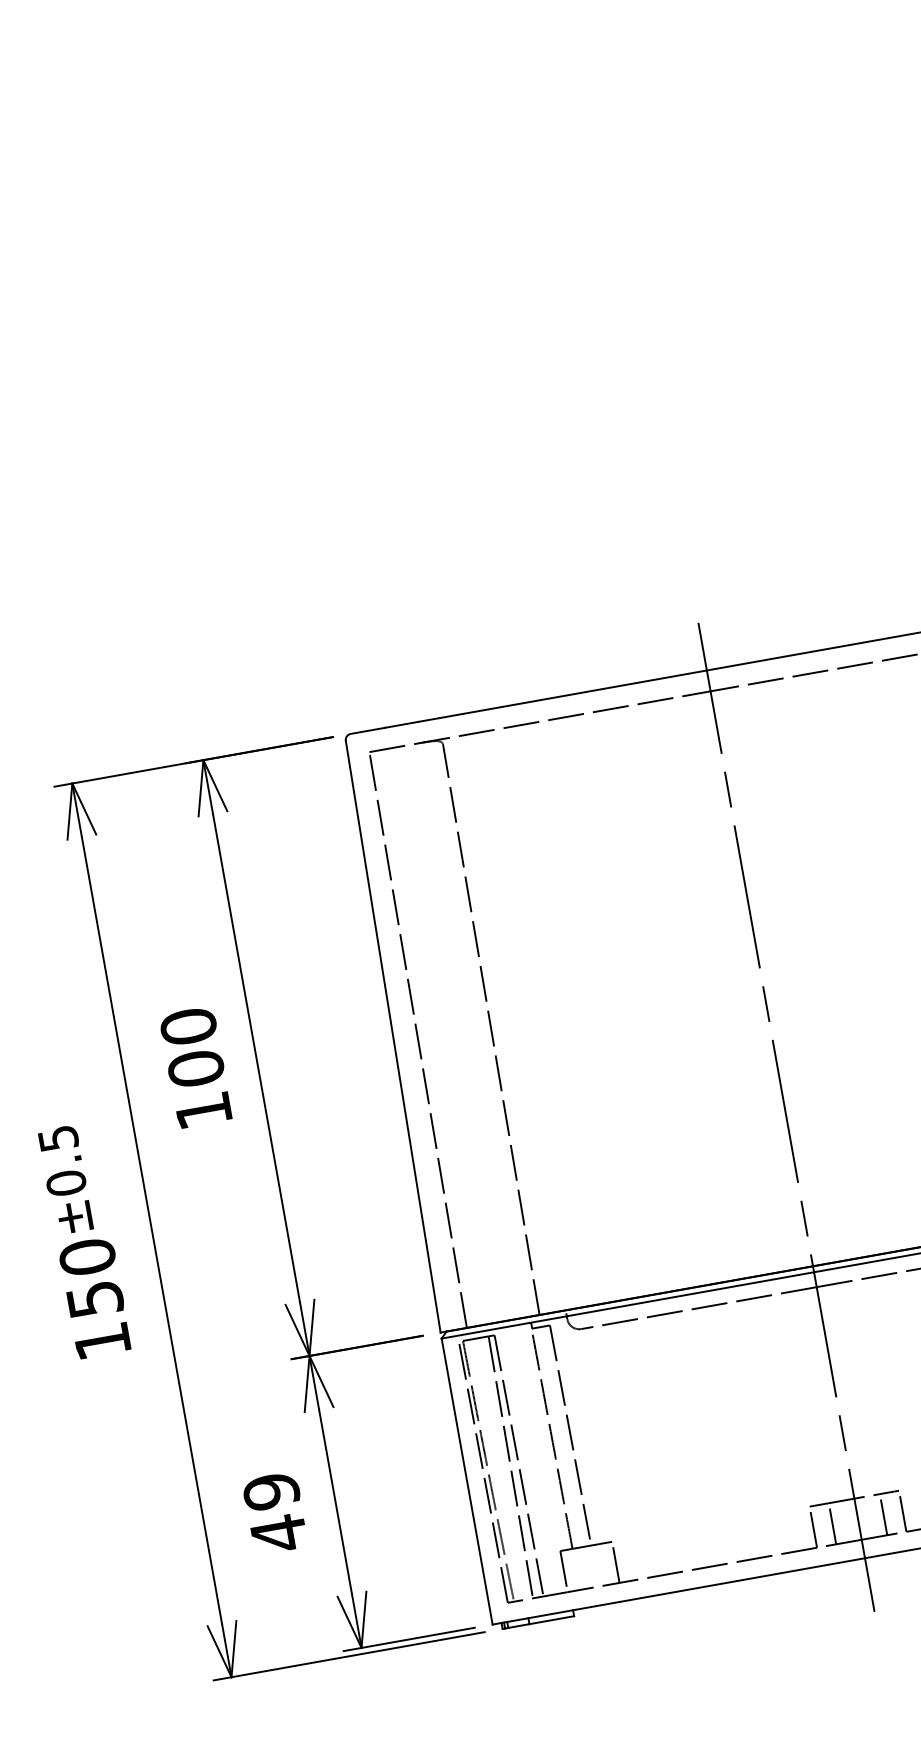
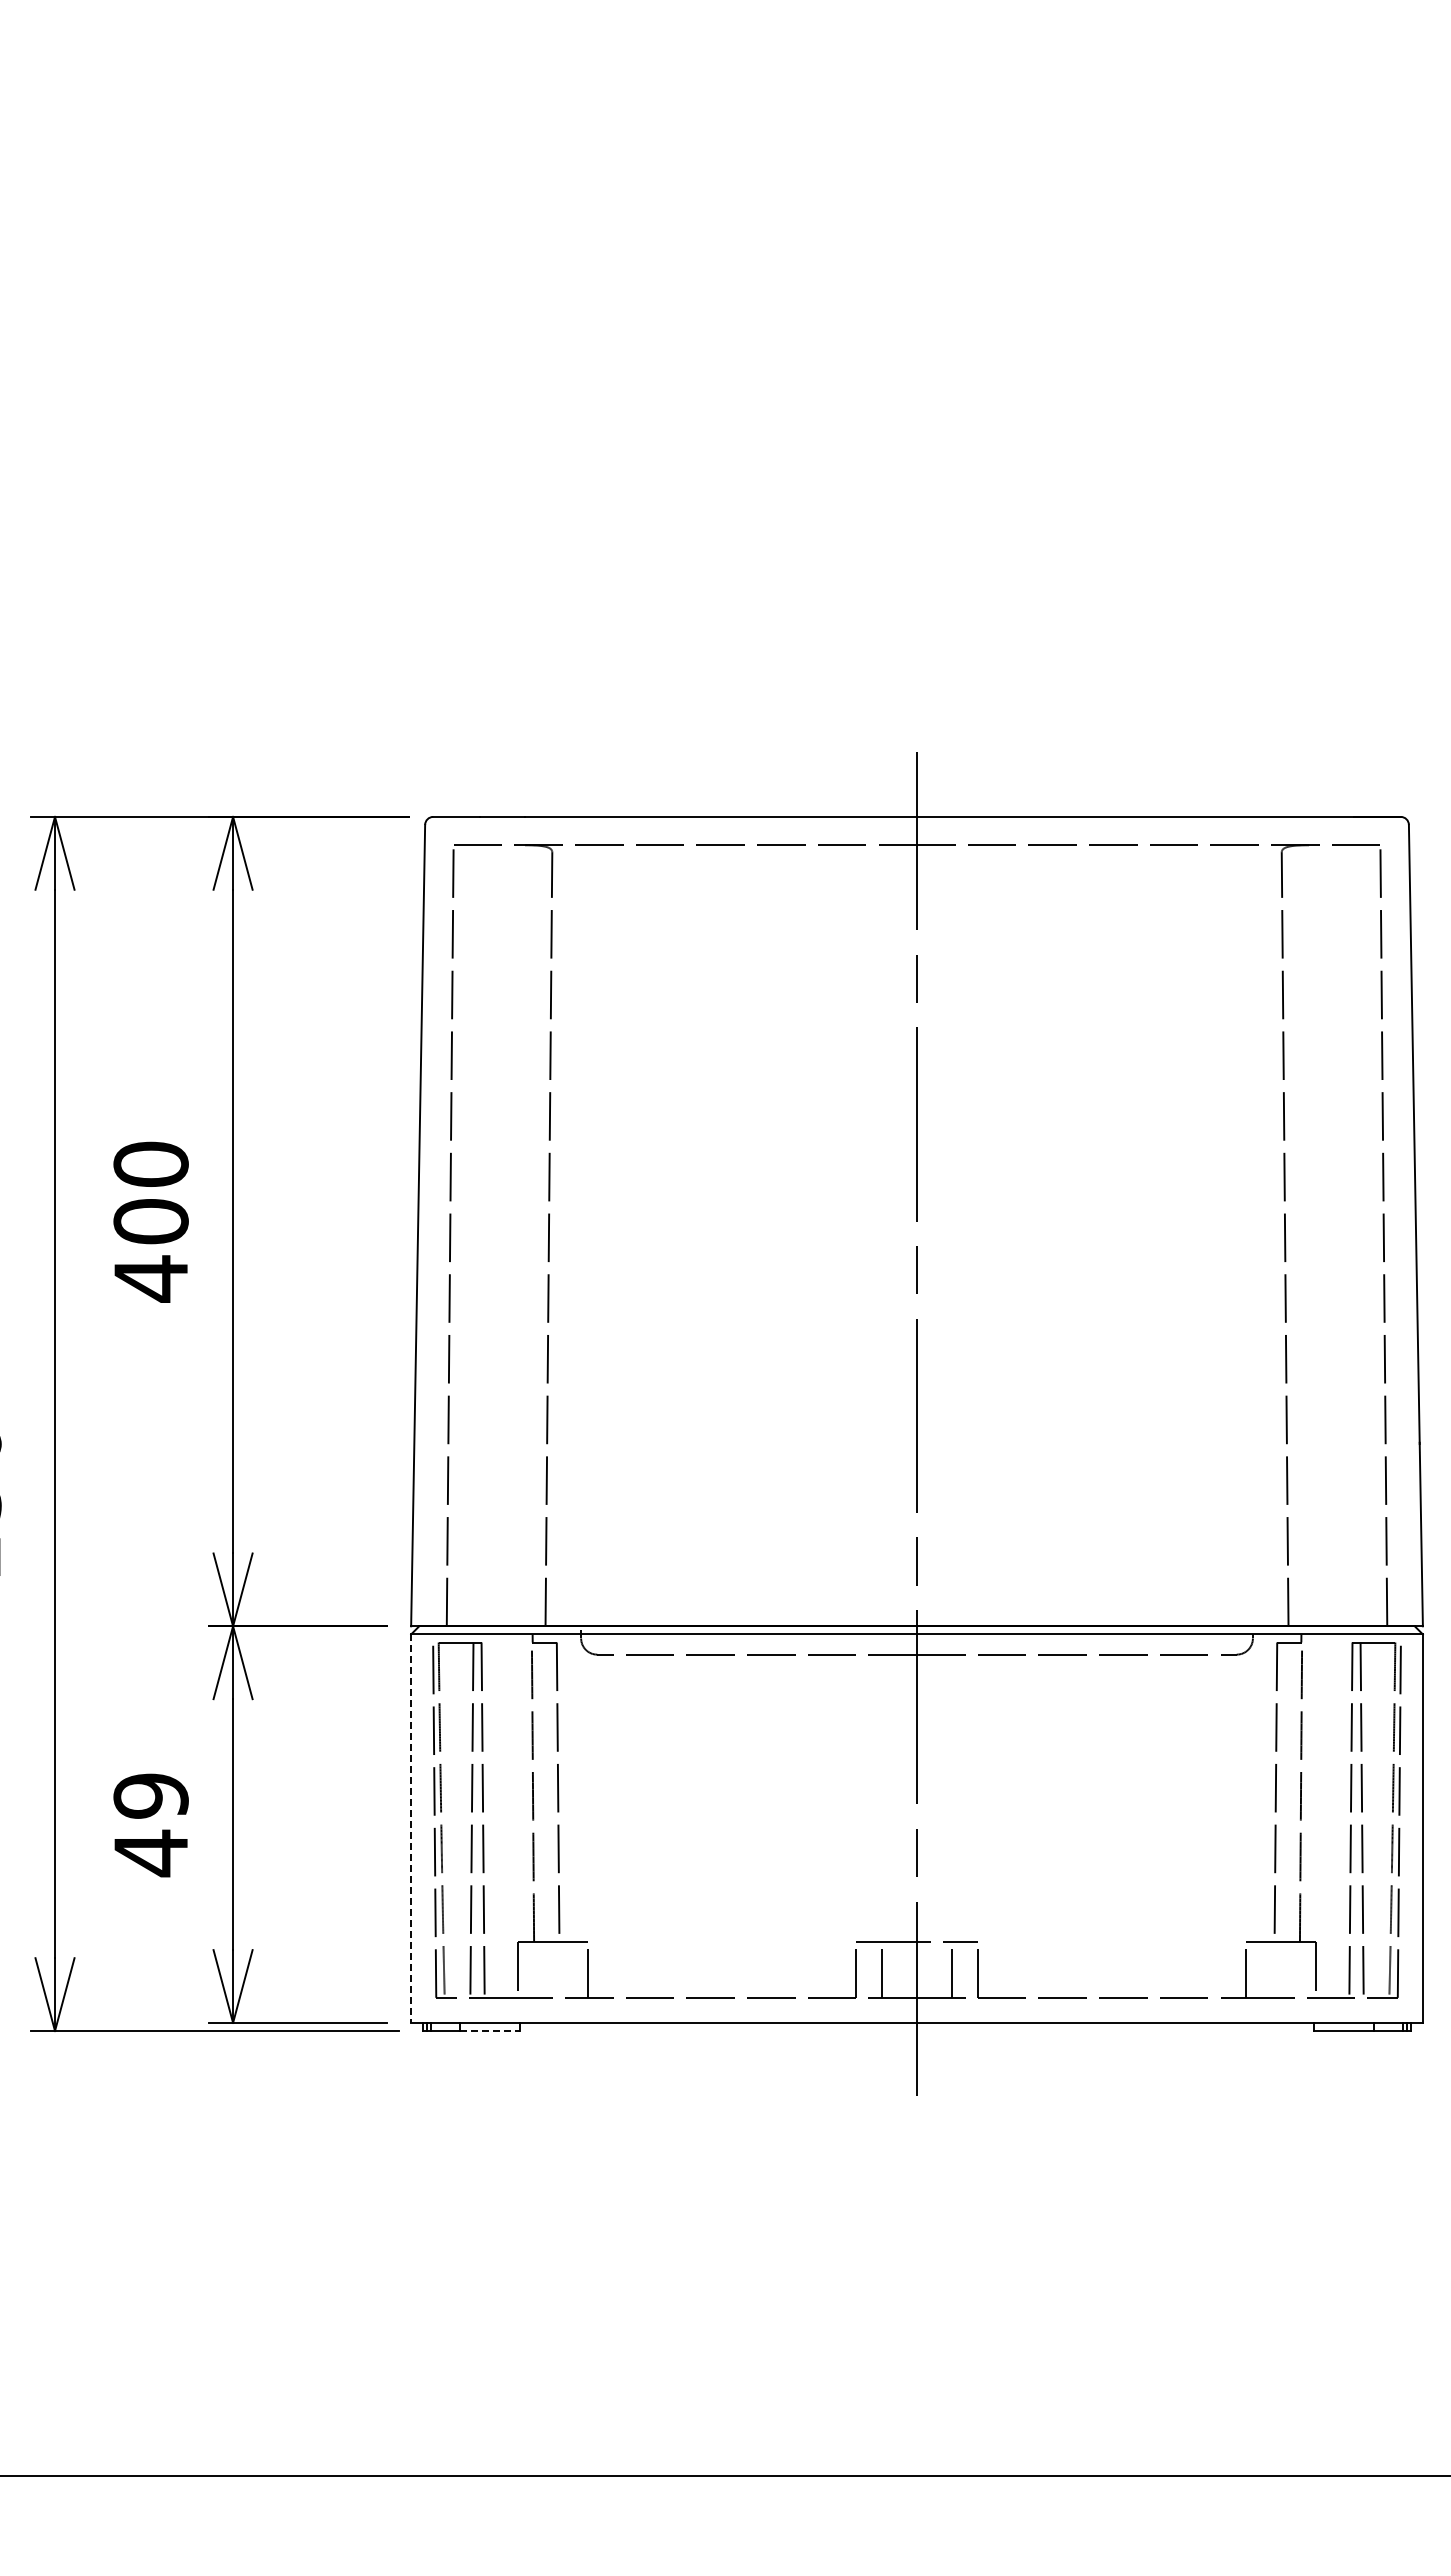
text: (203, 1110) -> (150, 1278), 100 -> 400
line: (467, 1482) -> (411, 1829), solid -> dashed
line: (552, 1620) -> (490, 2031), solid -> dashed

